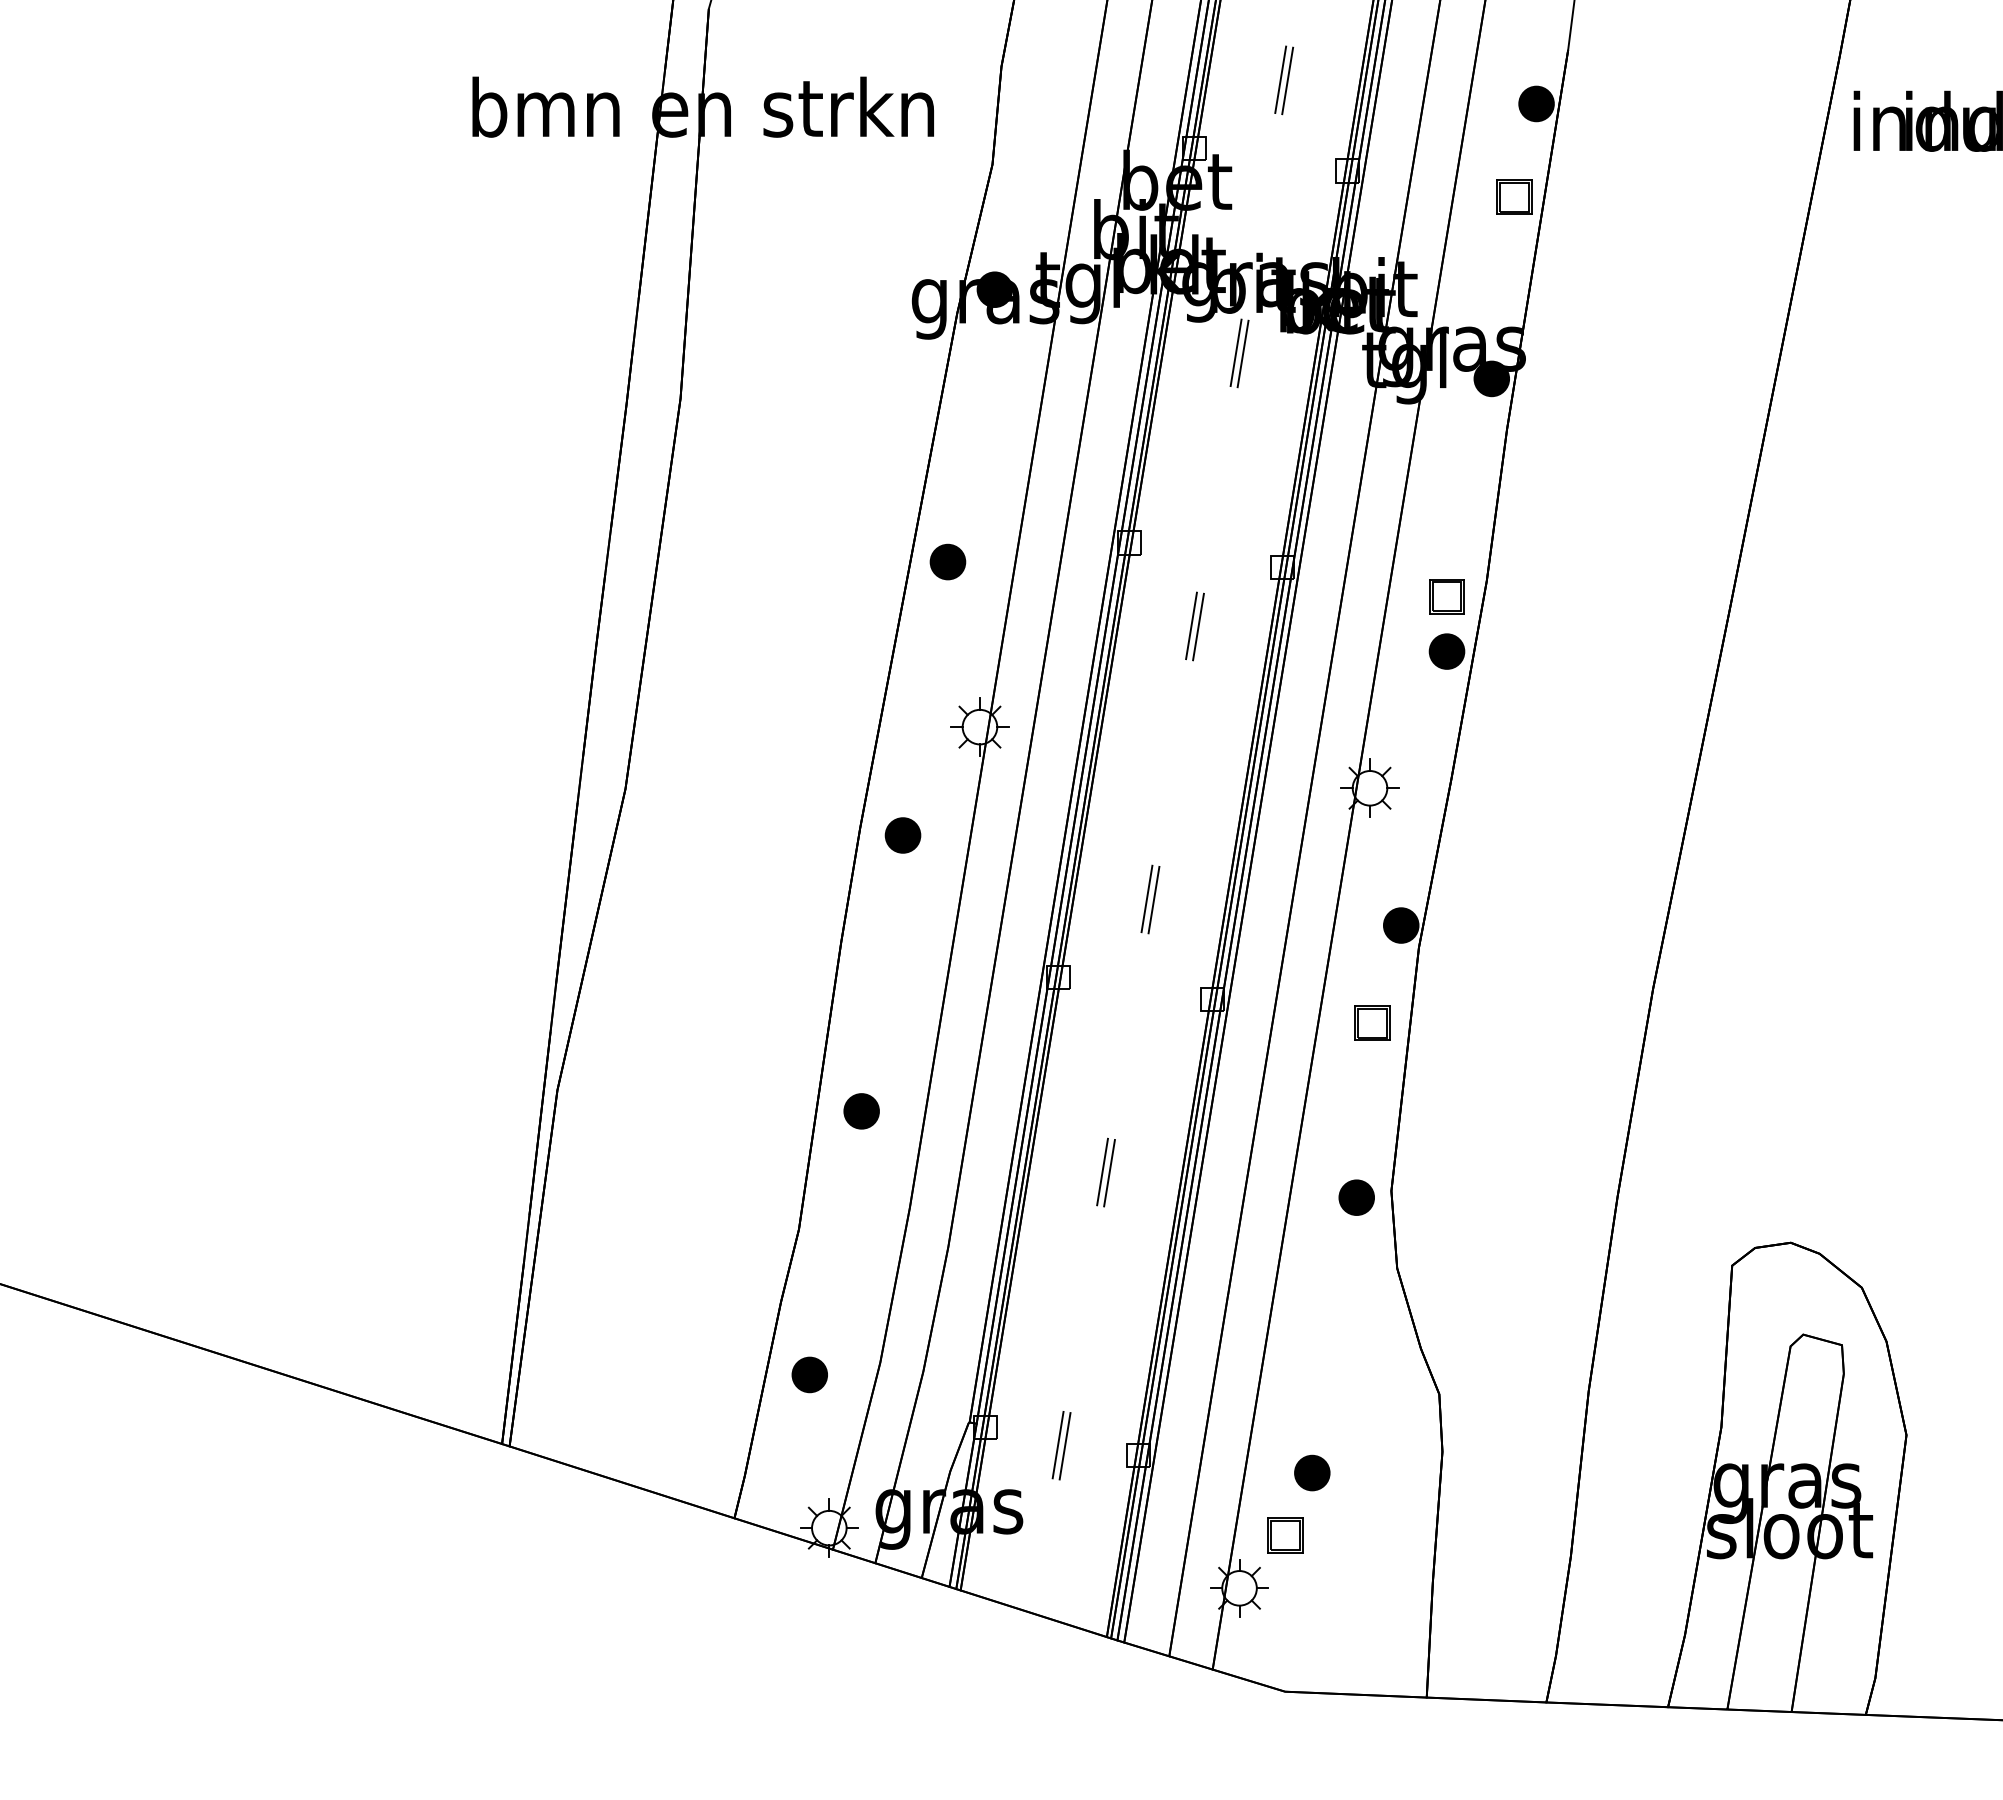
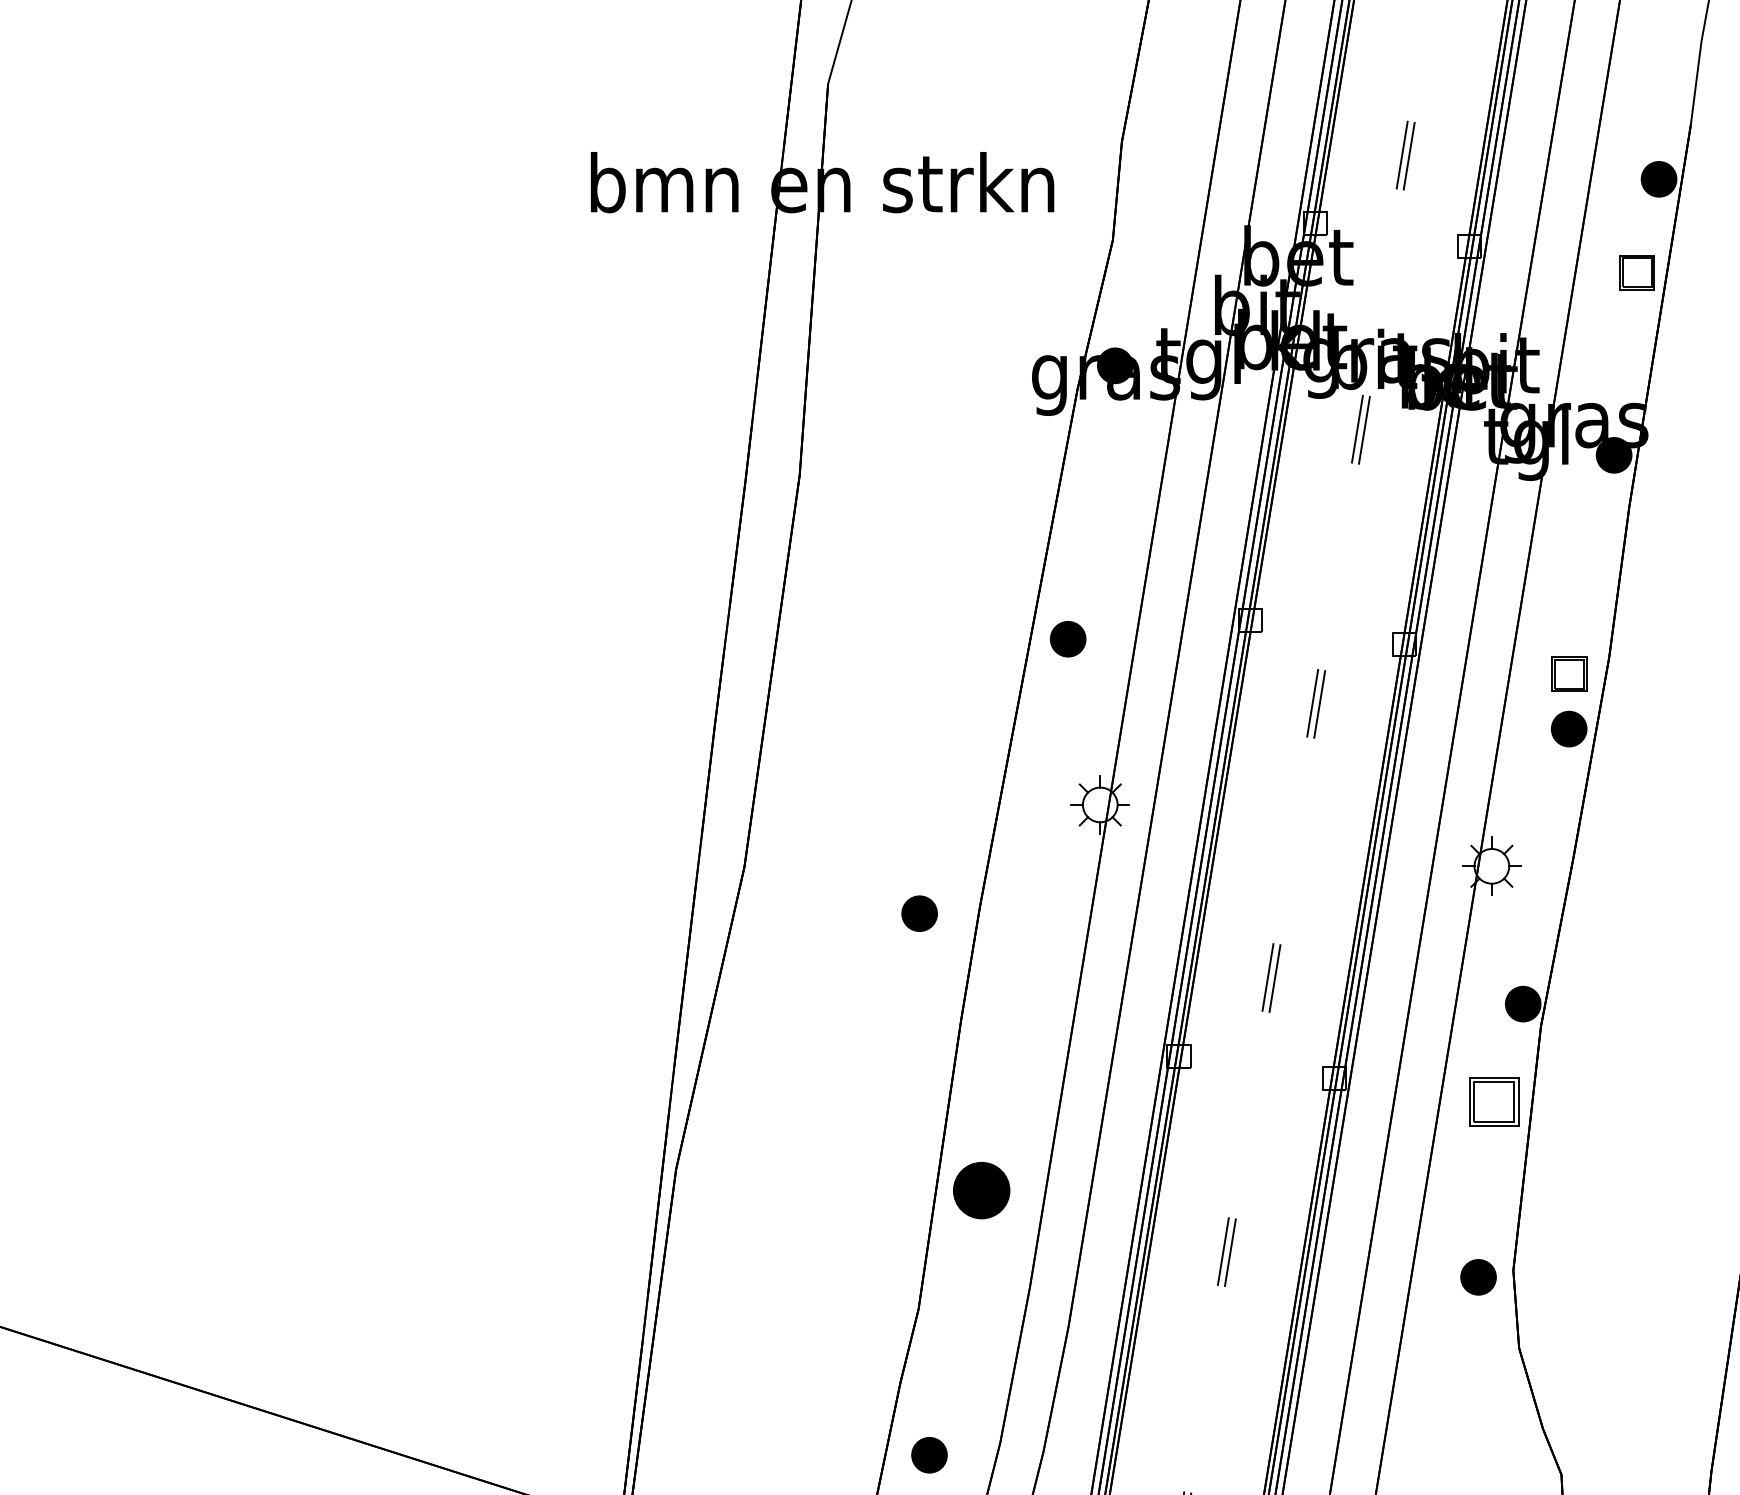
part: (902, 835) -> (919, 913), moved
part: (1372, 1022) -> (1494, 1101), size x1.4
part: (861, 1111) -> (981, 1190), size x1.6

